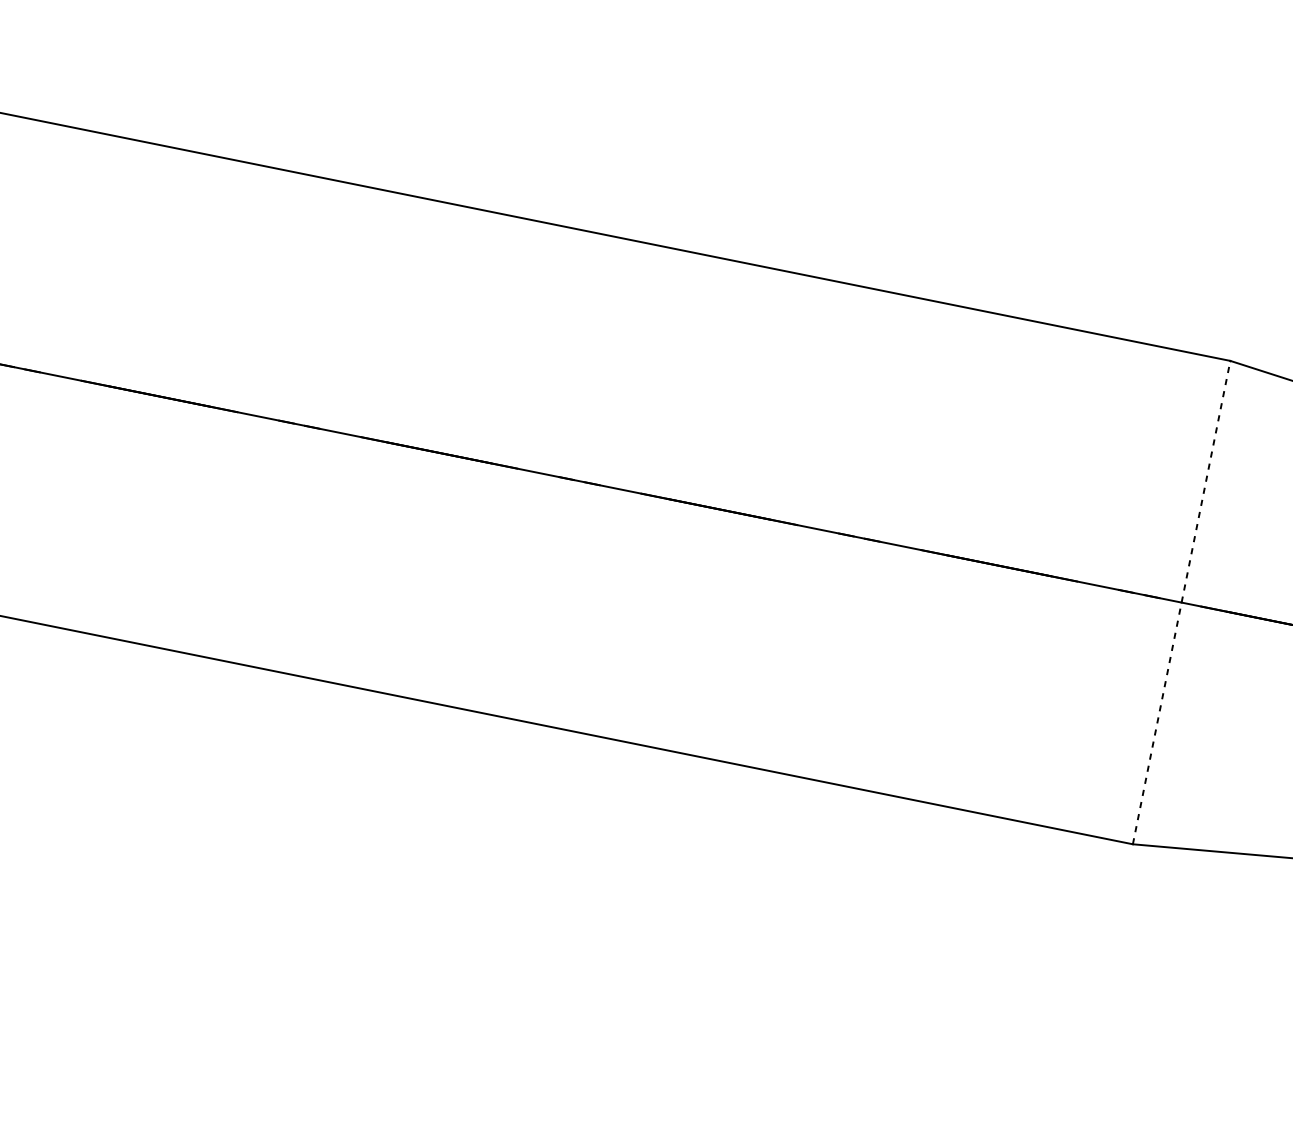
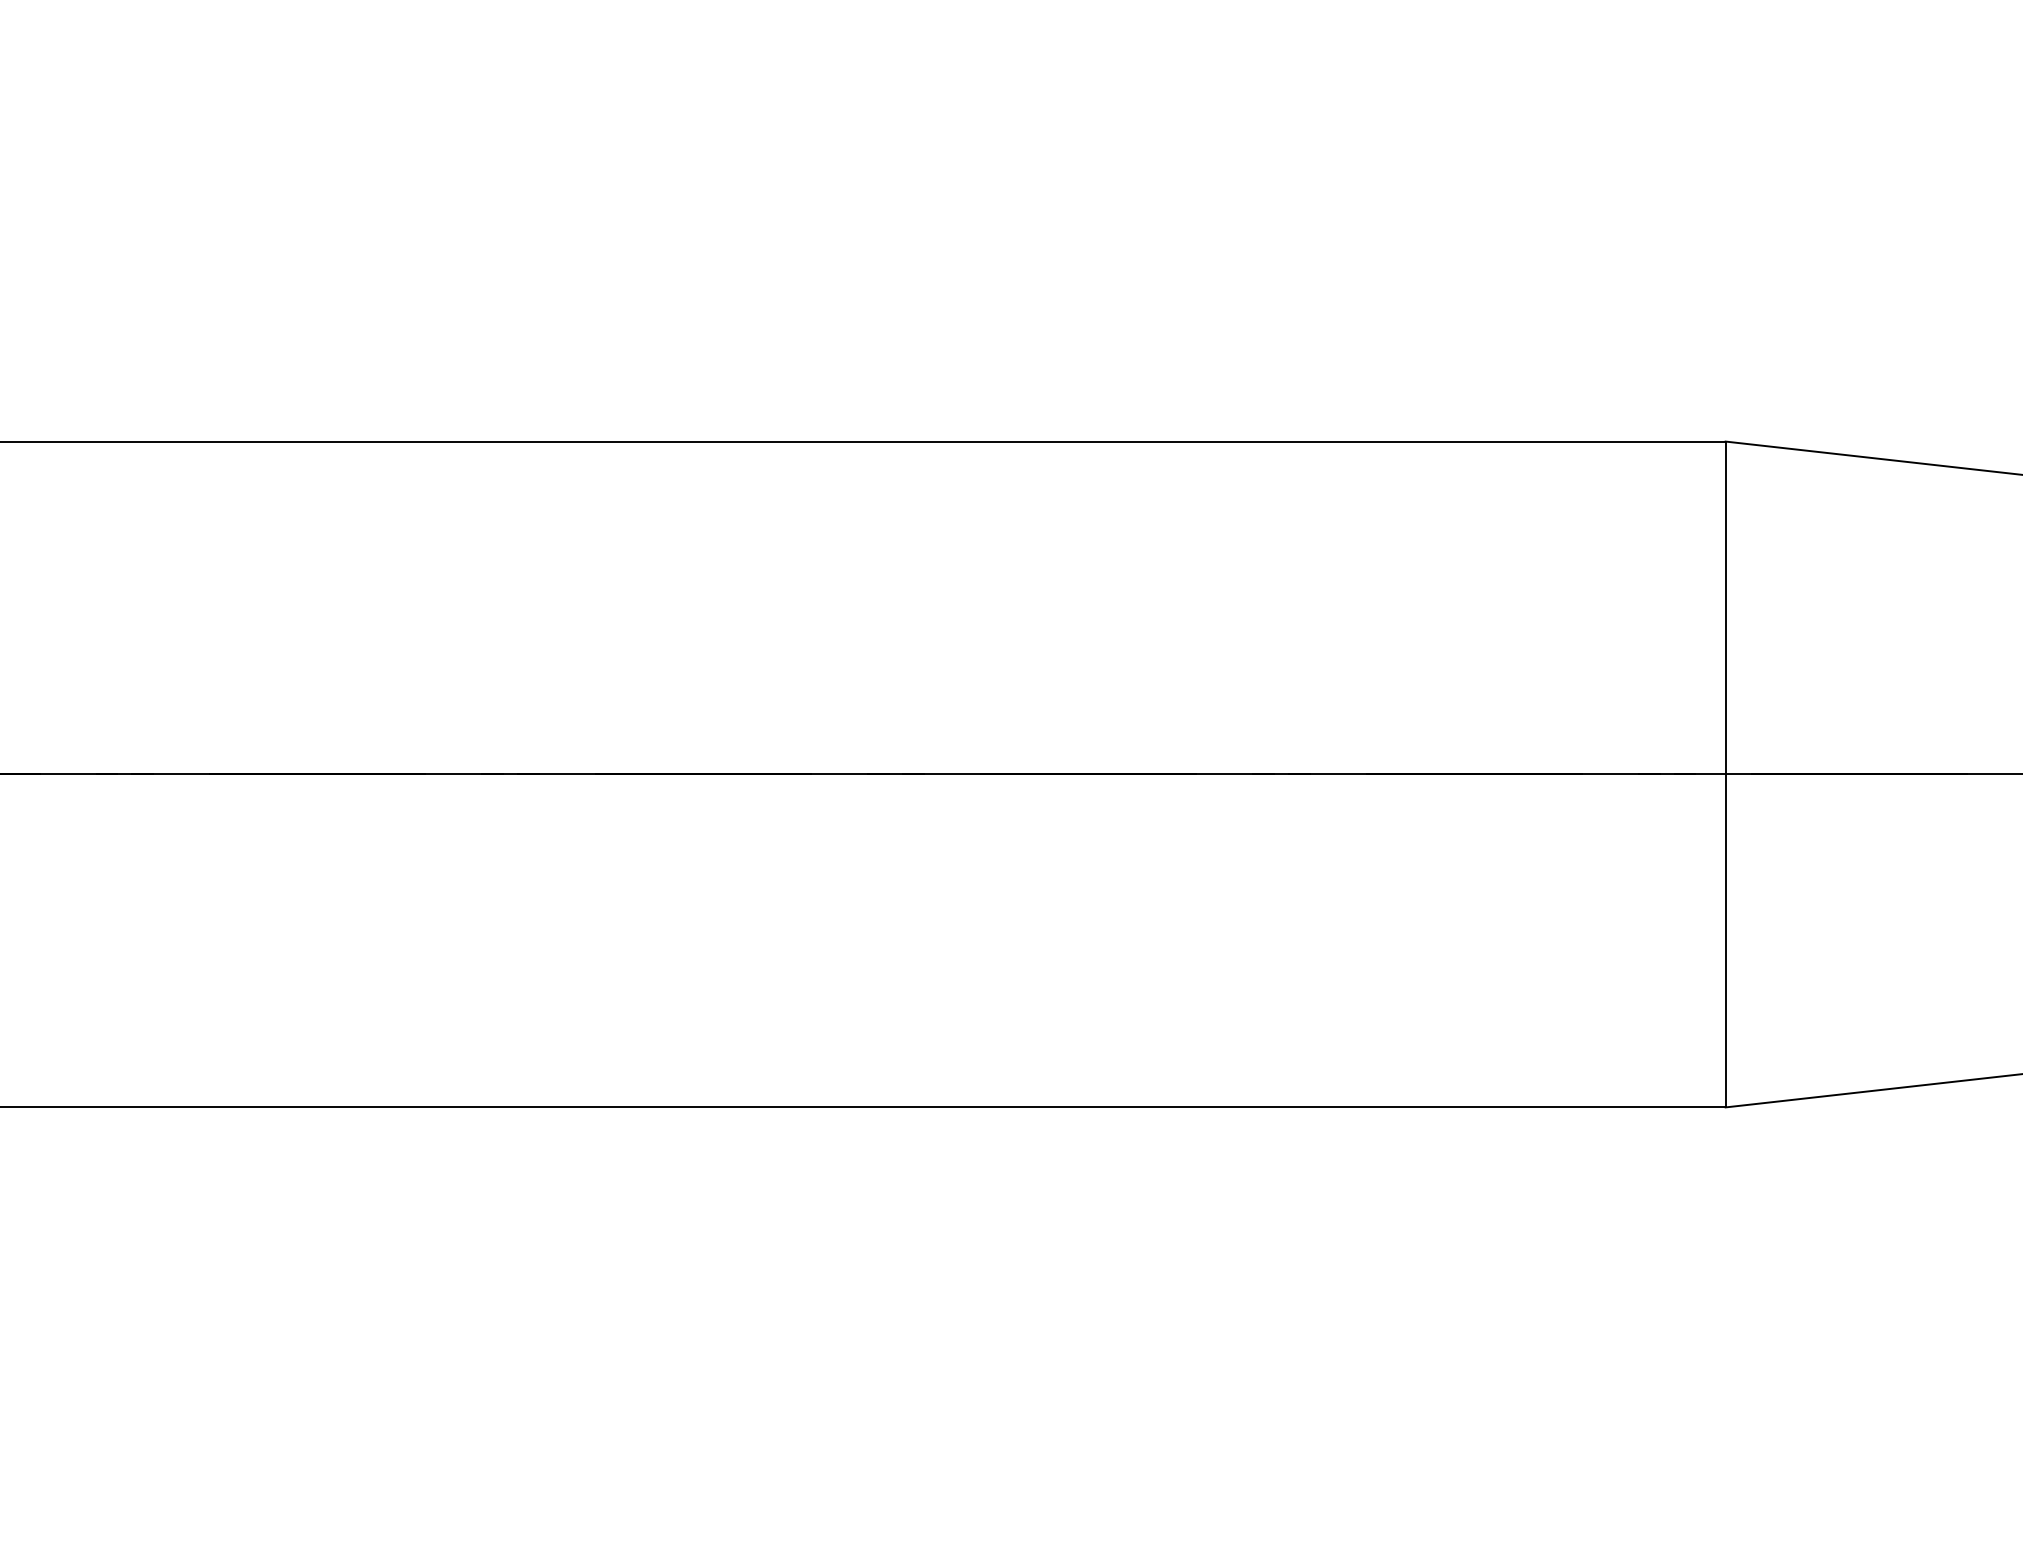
line: (1181, 602) -> (1725, 774), dashed -> solid

